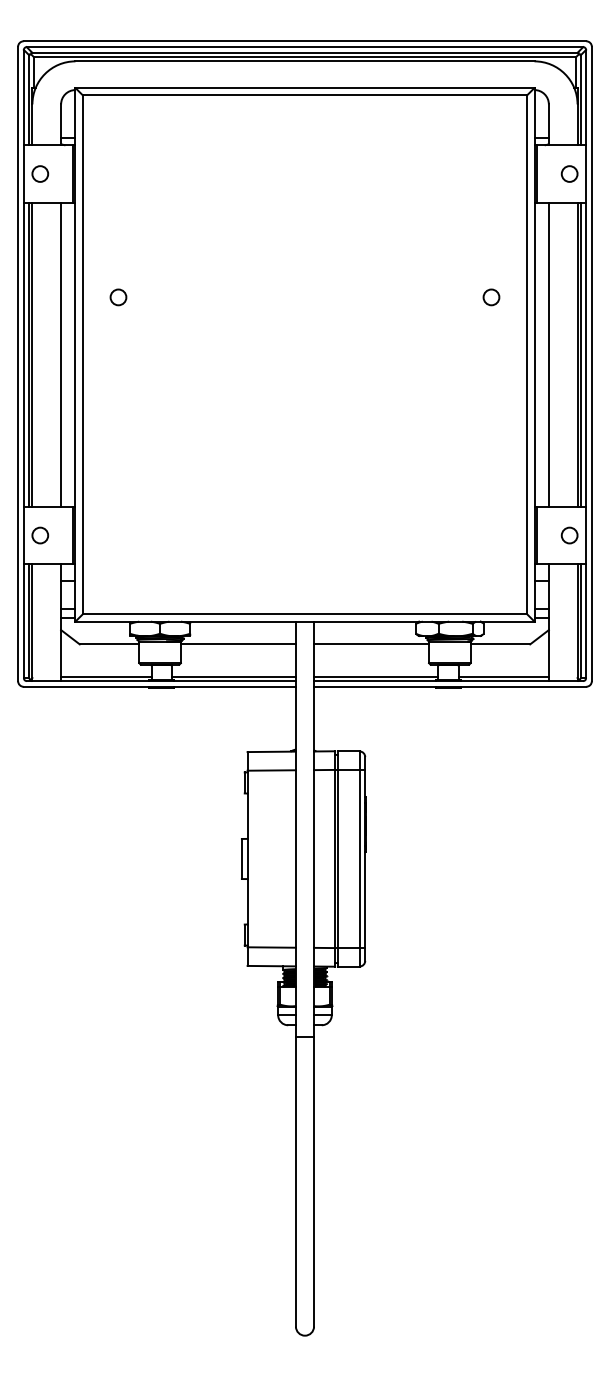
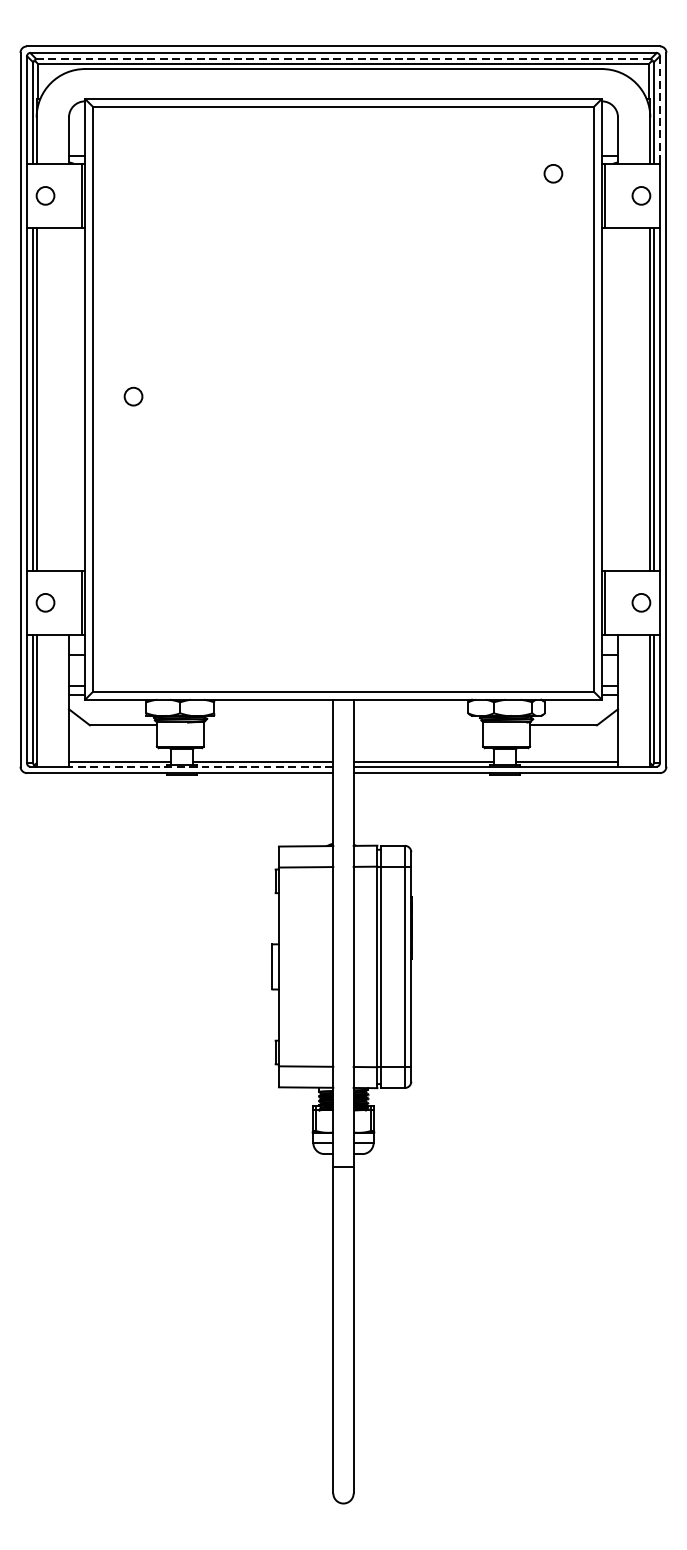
line: (304, 52) -> (342, 59), solid -> dashed
line: (586, 97) -> (660, 109), solid -> dashed
circle: (118, 297) -> (133, 396), moved
circle: (491, 297) -> (553, 173), moved
line: (61, 354) -> (69, 399), removed
line: (548, 354) -> (617, 399), removed
line: (237, 644) -> (267, 725), removed
line: (371, 644) -> (418, 725), removed
line: (178, 681) -> (201, 767), solid -> dashed

